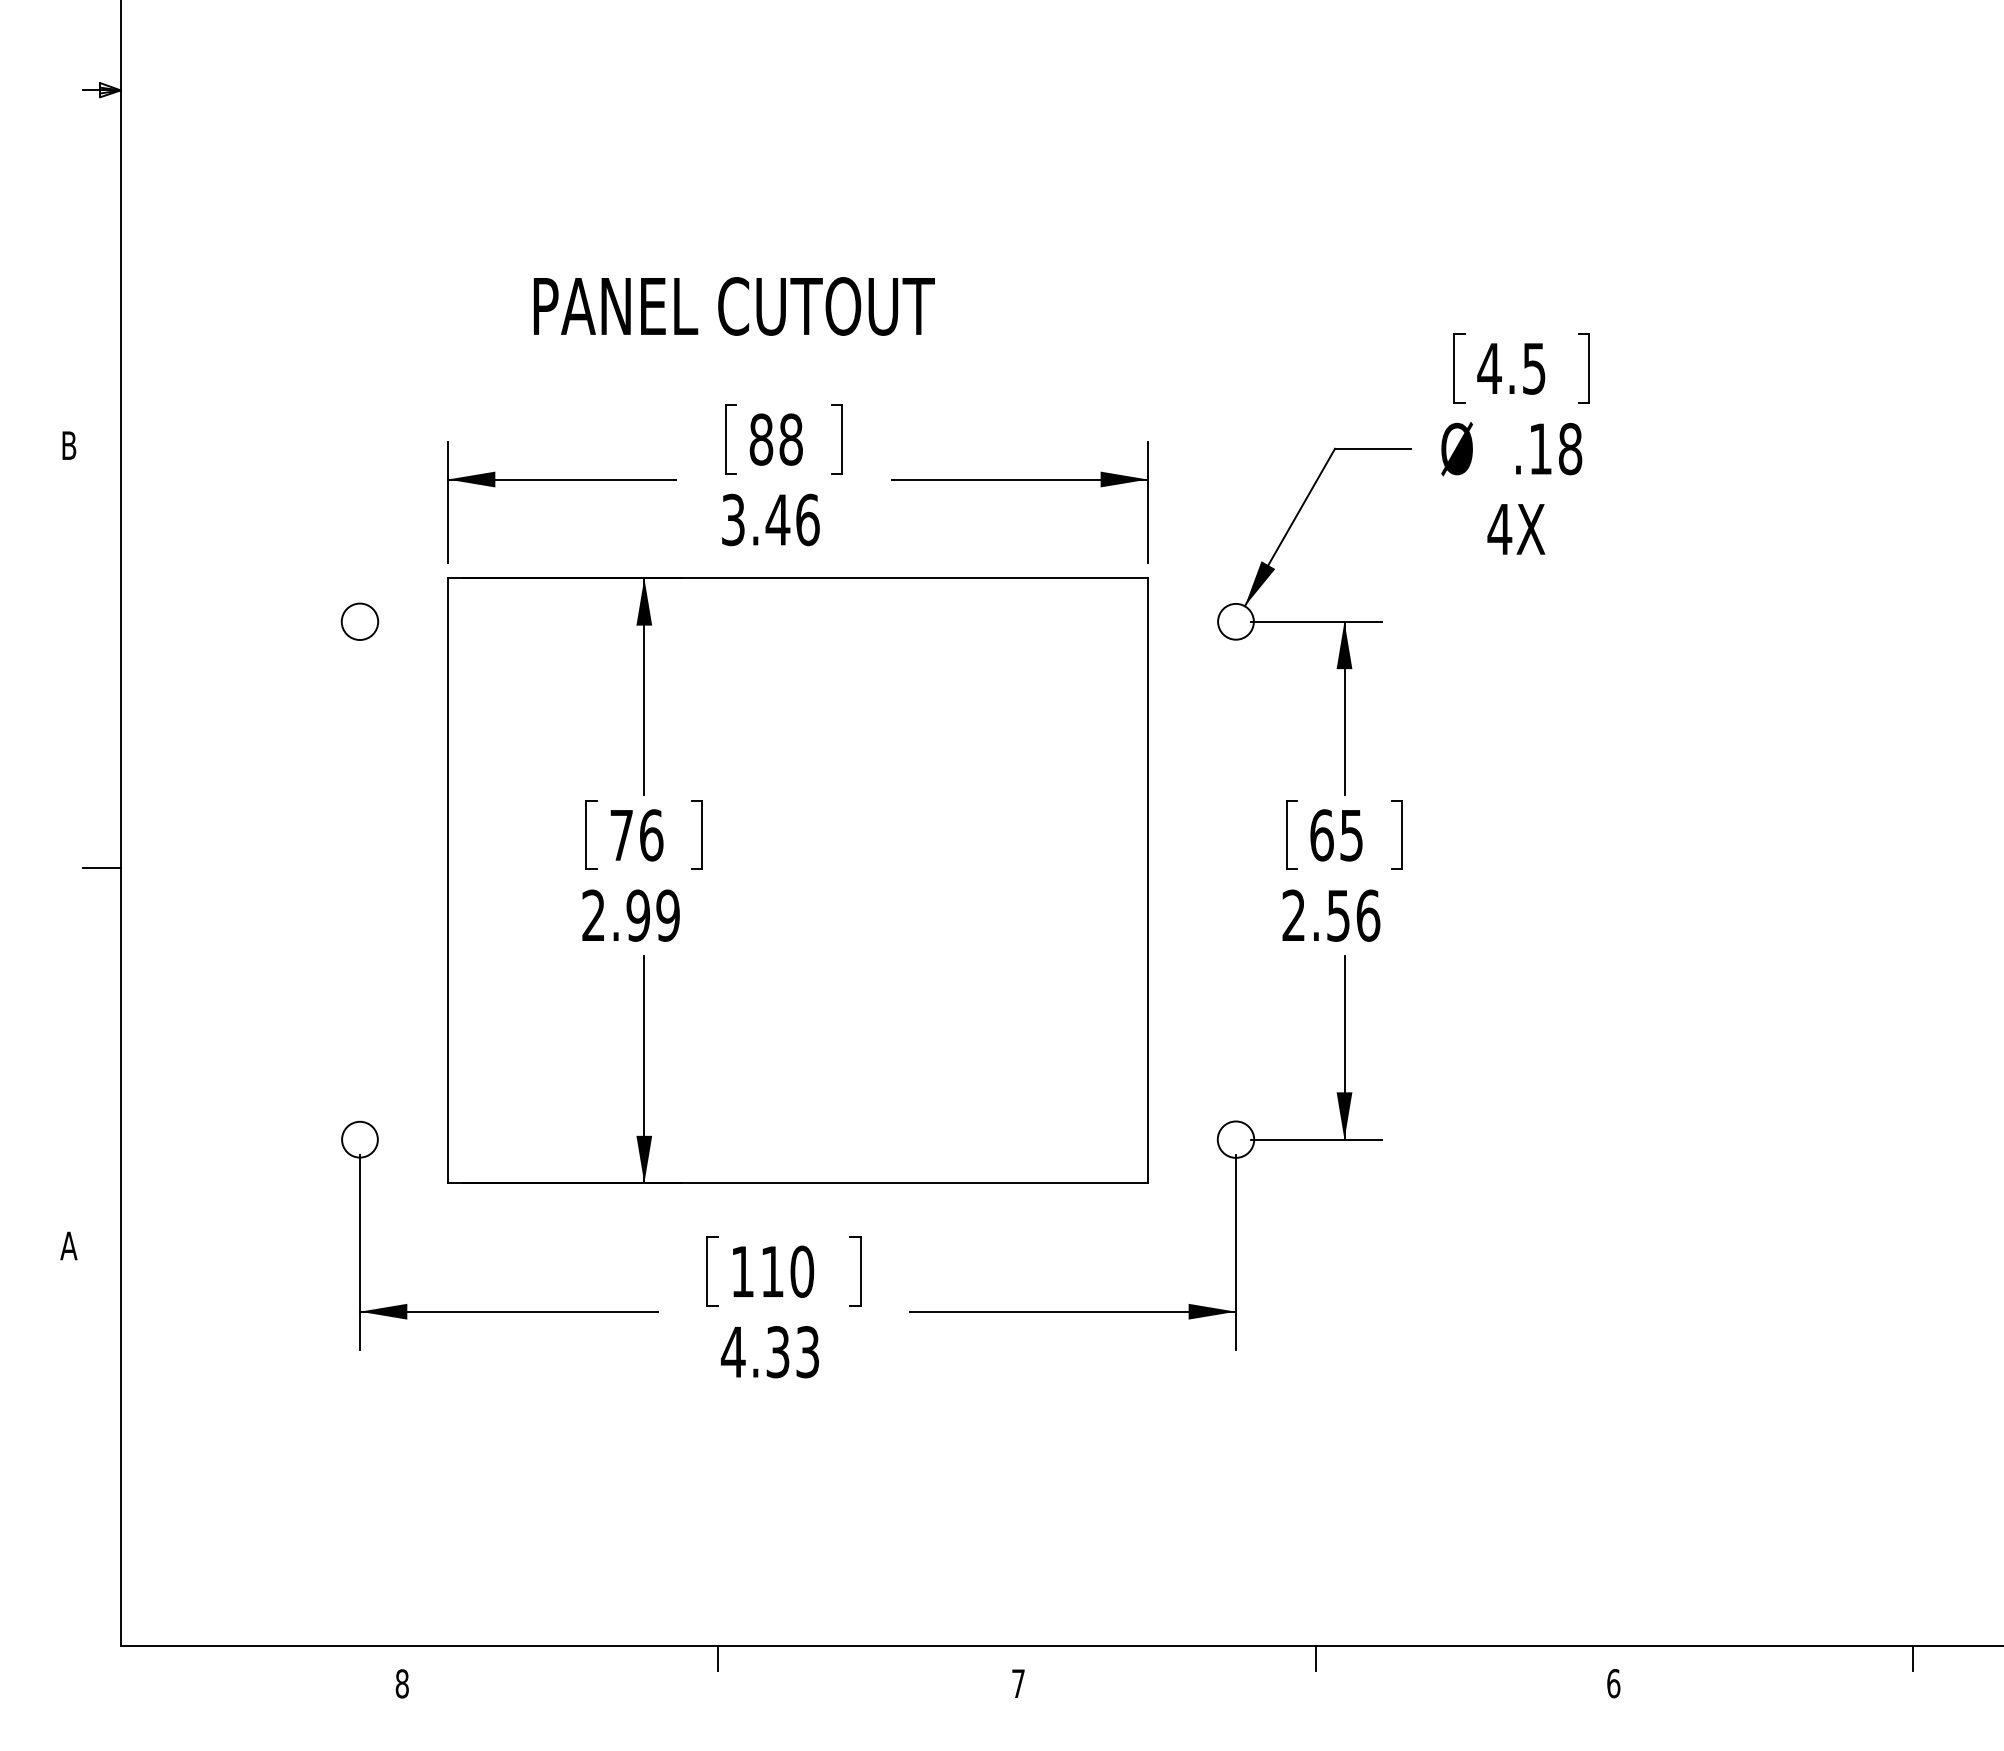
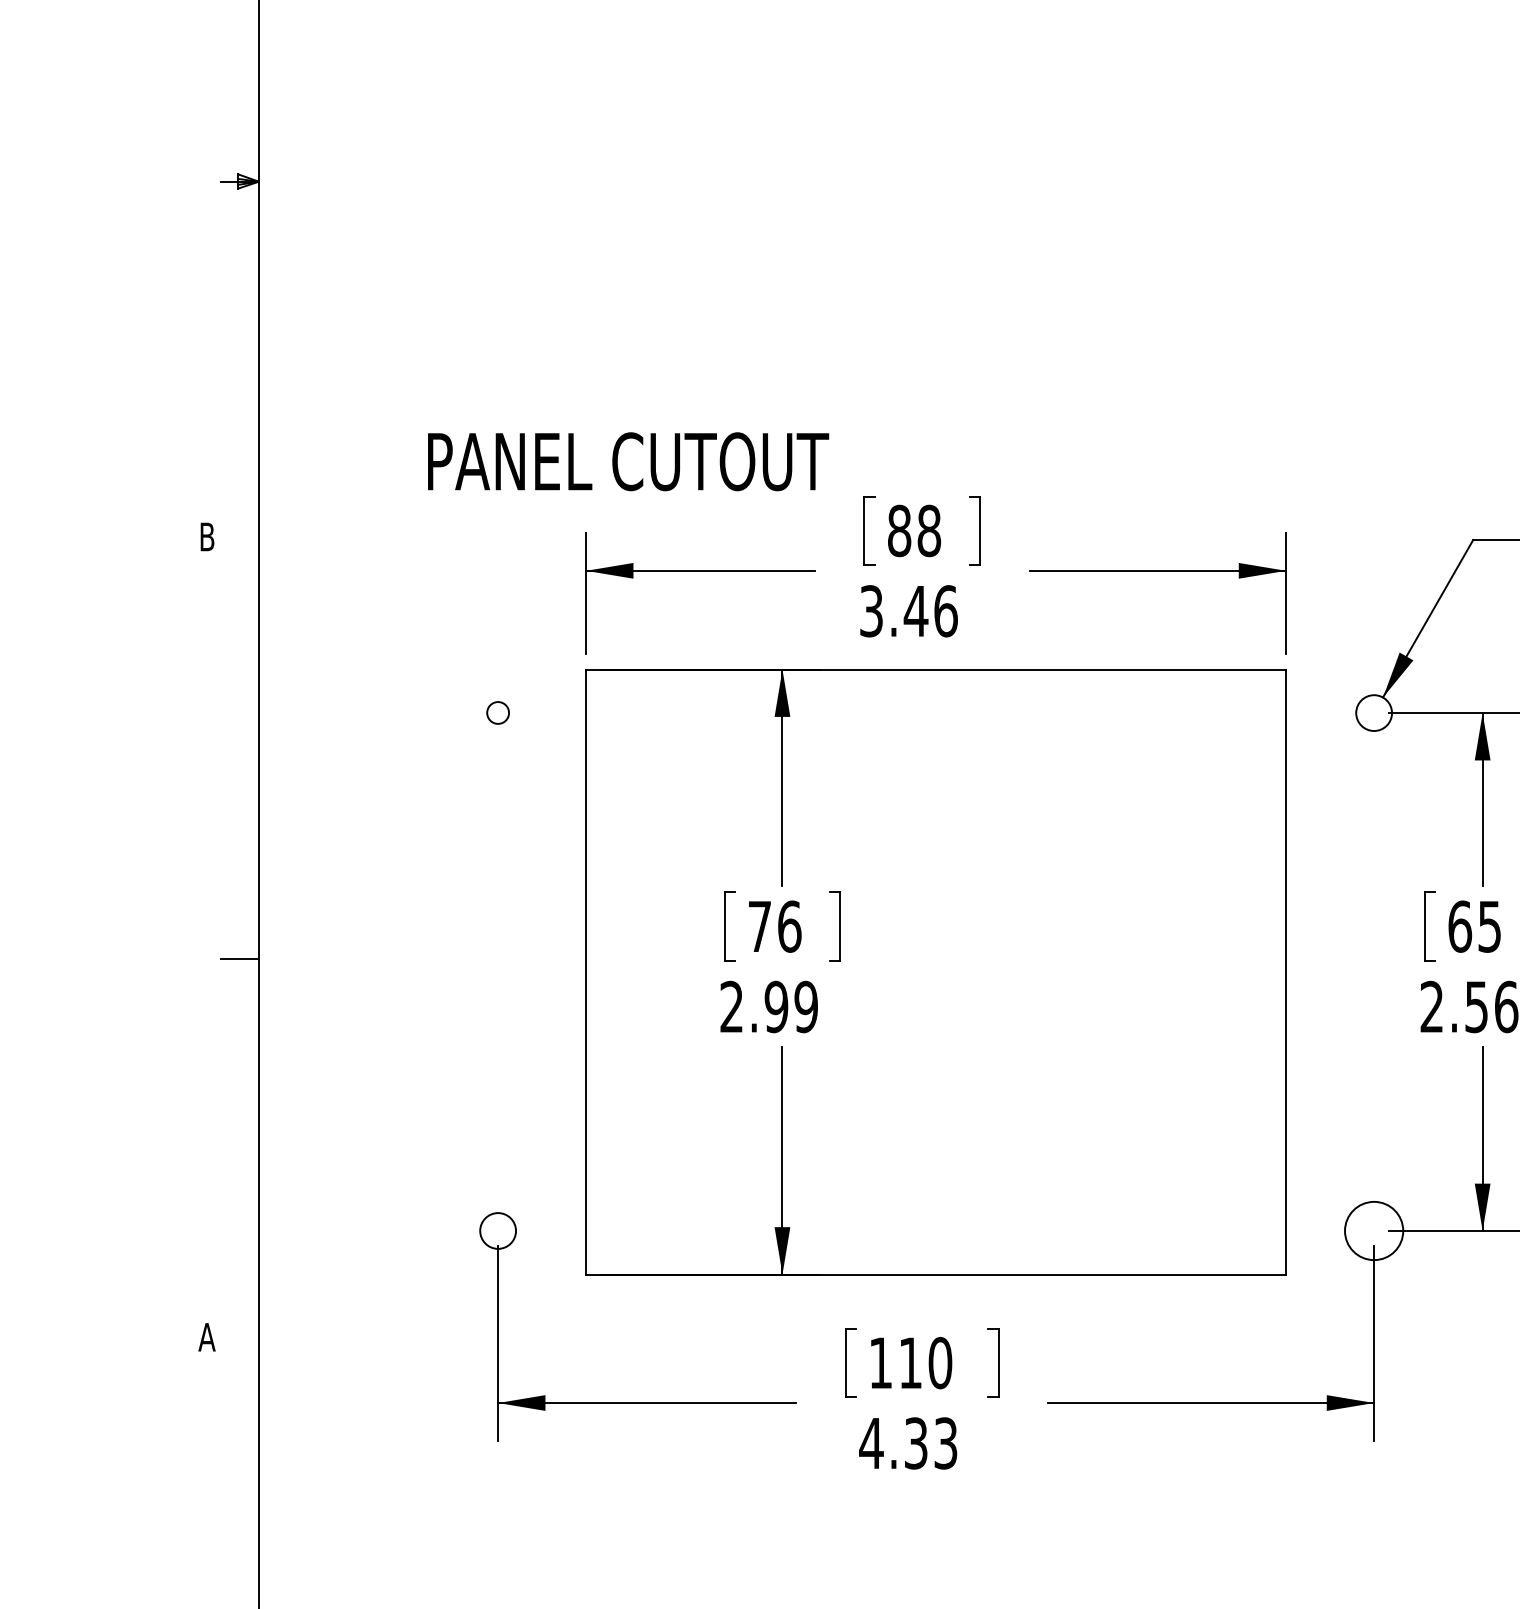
text: (734, 306) -> (628, 461), moved
circle: (359, 621) -> (497, 712), size x0.6
circle: (1235, 1139) -> (1373, 1230), size x1.6

